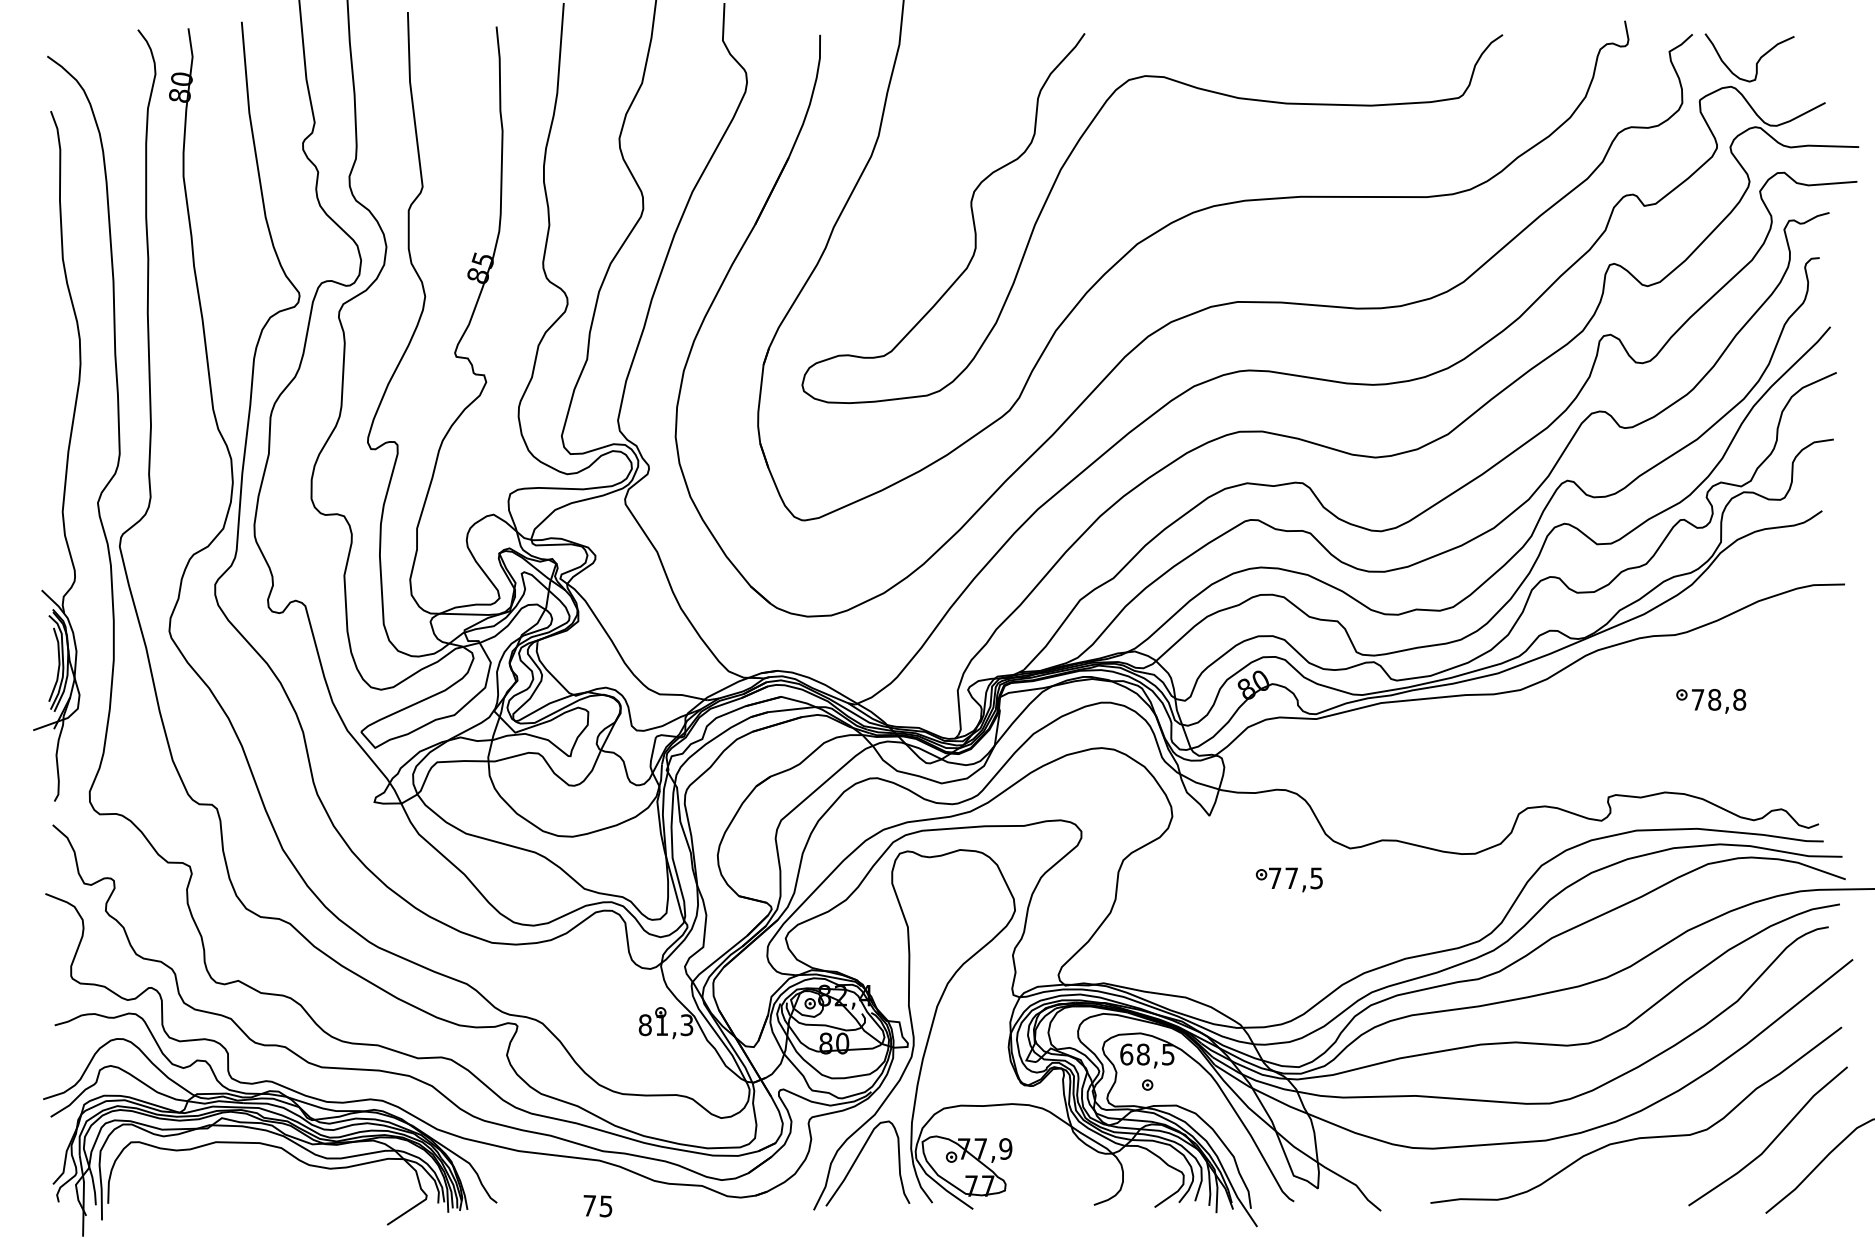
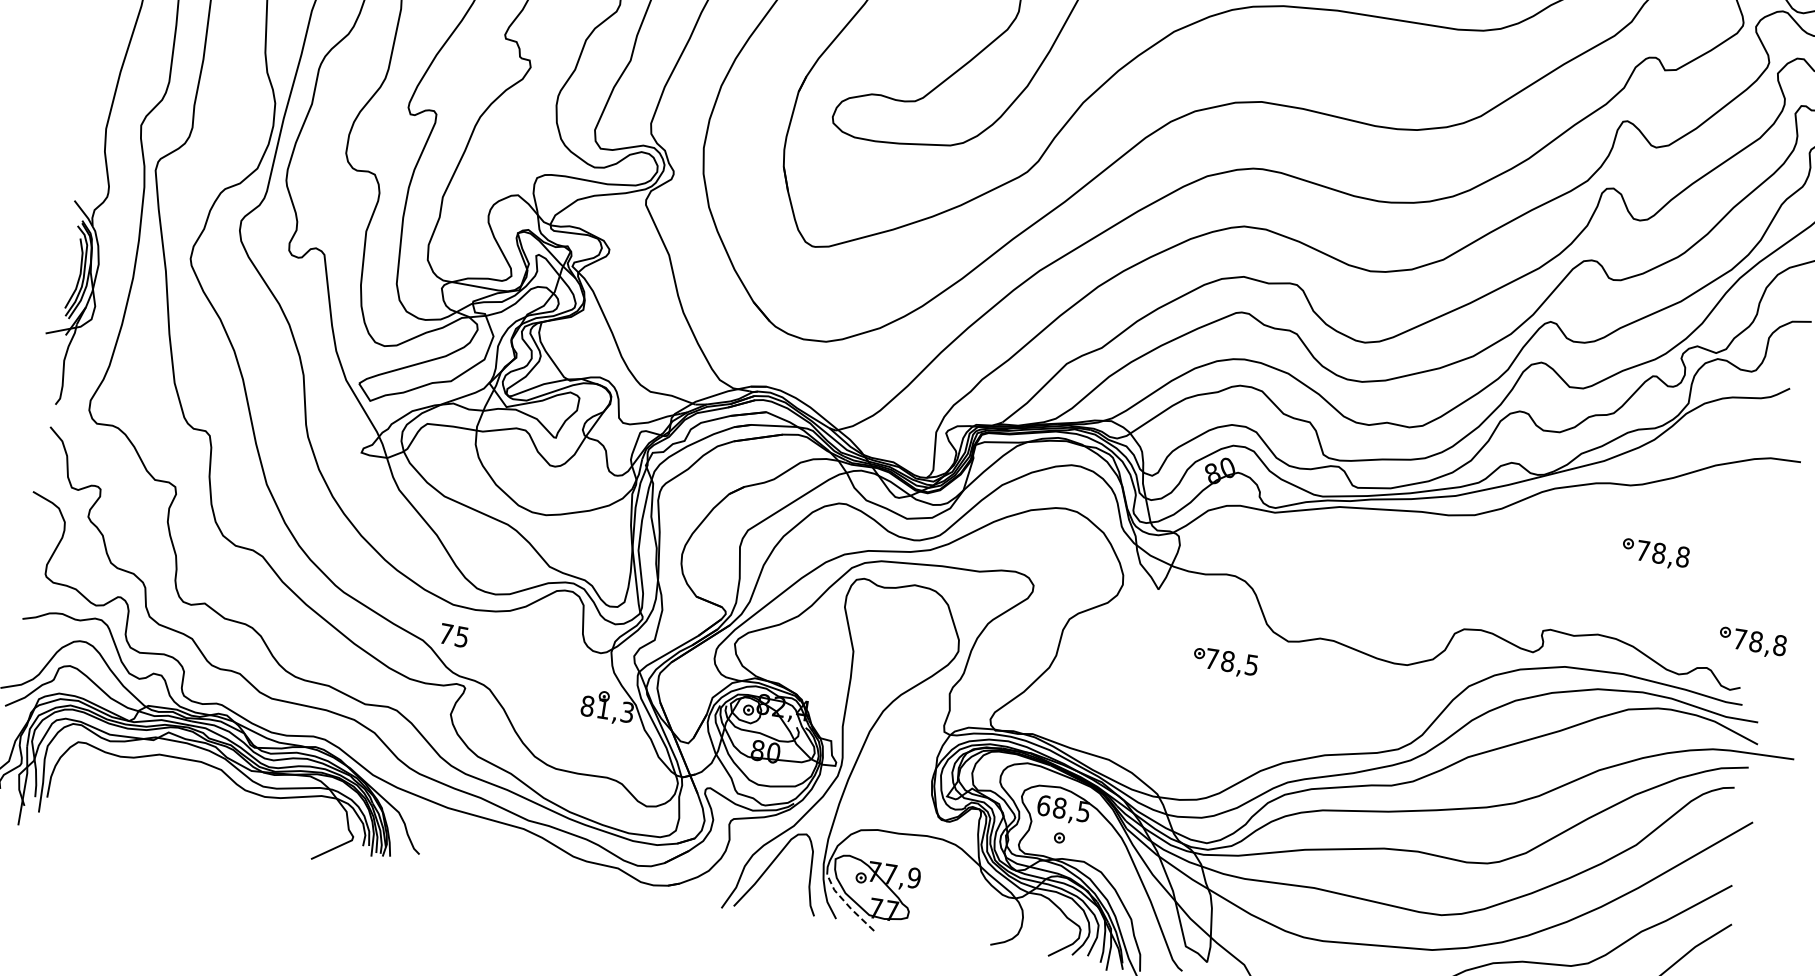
part: (1824, 776) -> (1752, 642), added
text: (1291, 878) -> (1227, 661), 77,5 -> 78,5
line: (942, 1187) -> (847, 905), solid -> dashed
text: (597, 1206) -> (453, 635), moved

